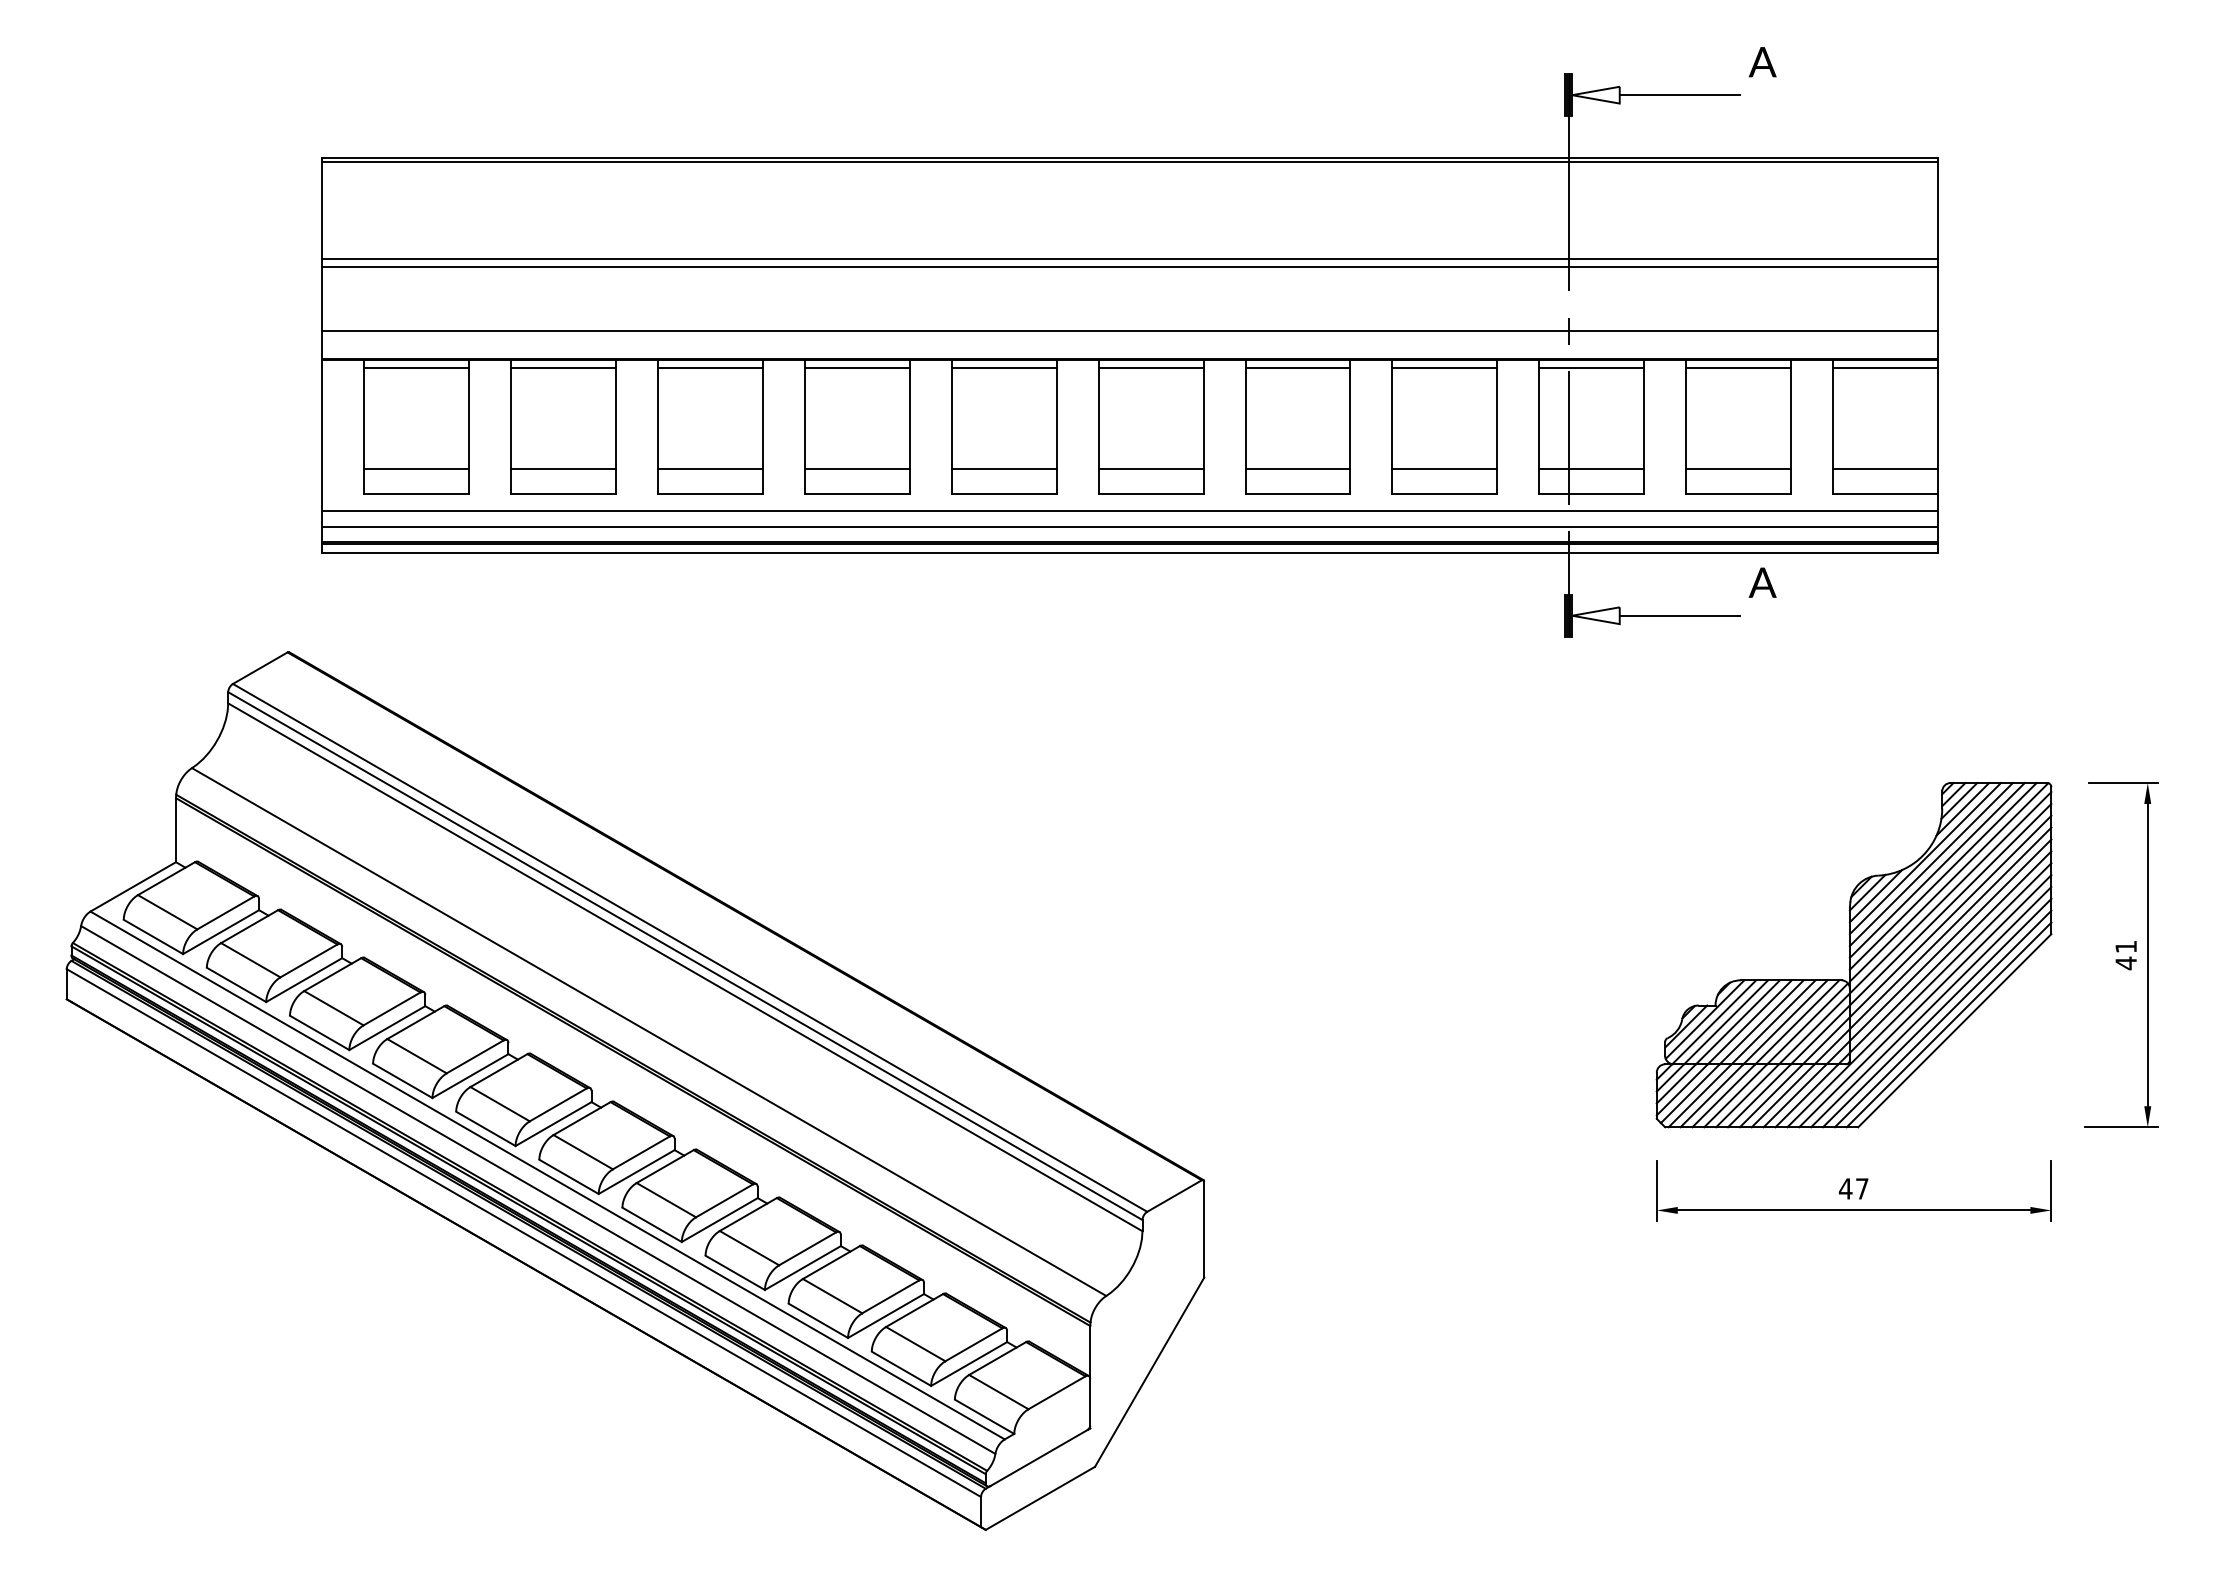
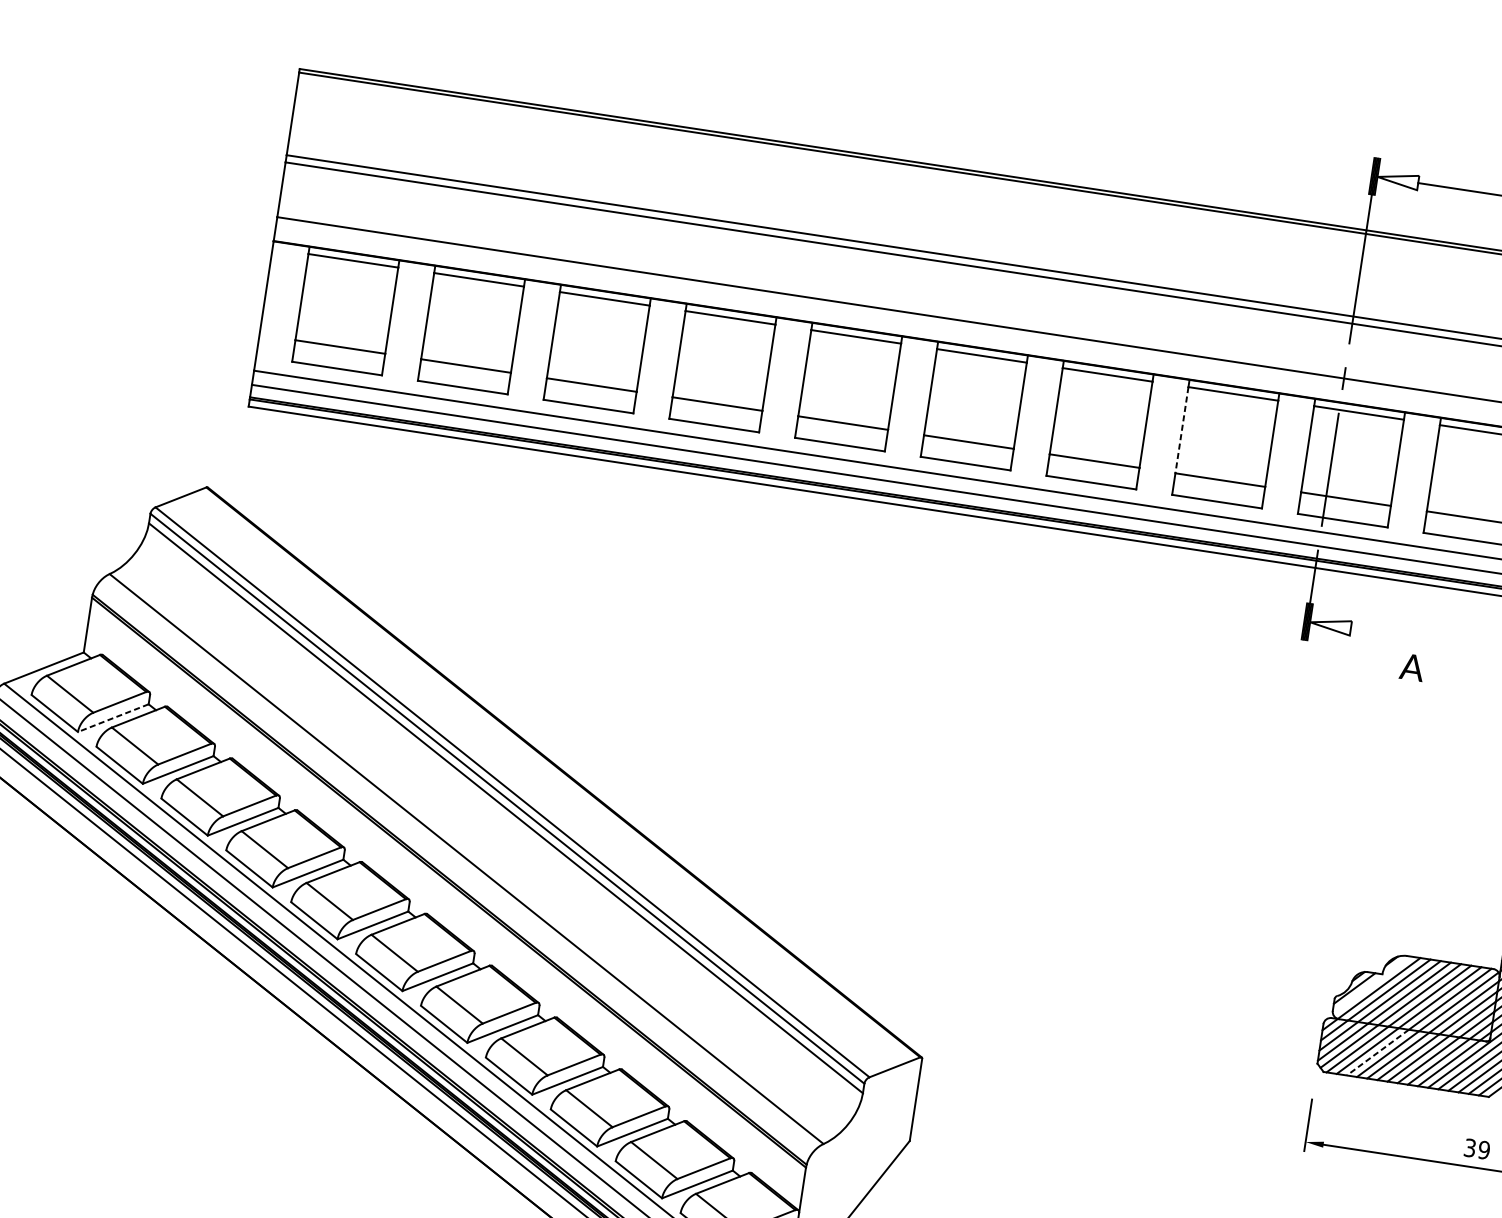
line: (1392, 418) -> (1182, 430), solid -> dashed
text: (1762, 582) -> (1412, 667), moved
line: (1679, 615) -> (1402, 635), removed
line: (221, 932) -> (113, 718), solid -> dashed
line: (1704, 1019) -> (1371, 984), removed
line: (1723, 1095) -> (1377, 1052), solid -> dashed
text: (1853, 1188) -> (1476, 1148), 47 -> 39

